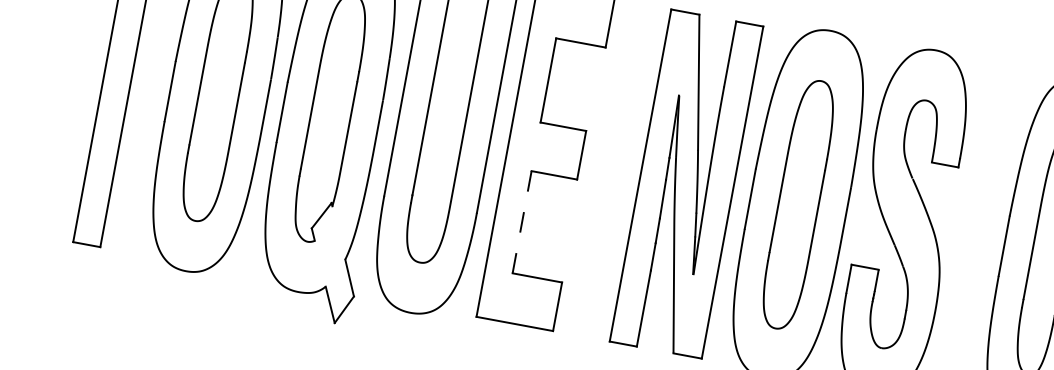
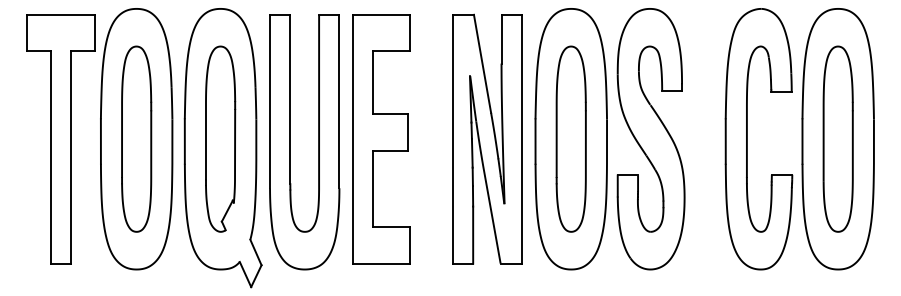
line: (522, 223) -> (373, 189), dashed -> solid

